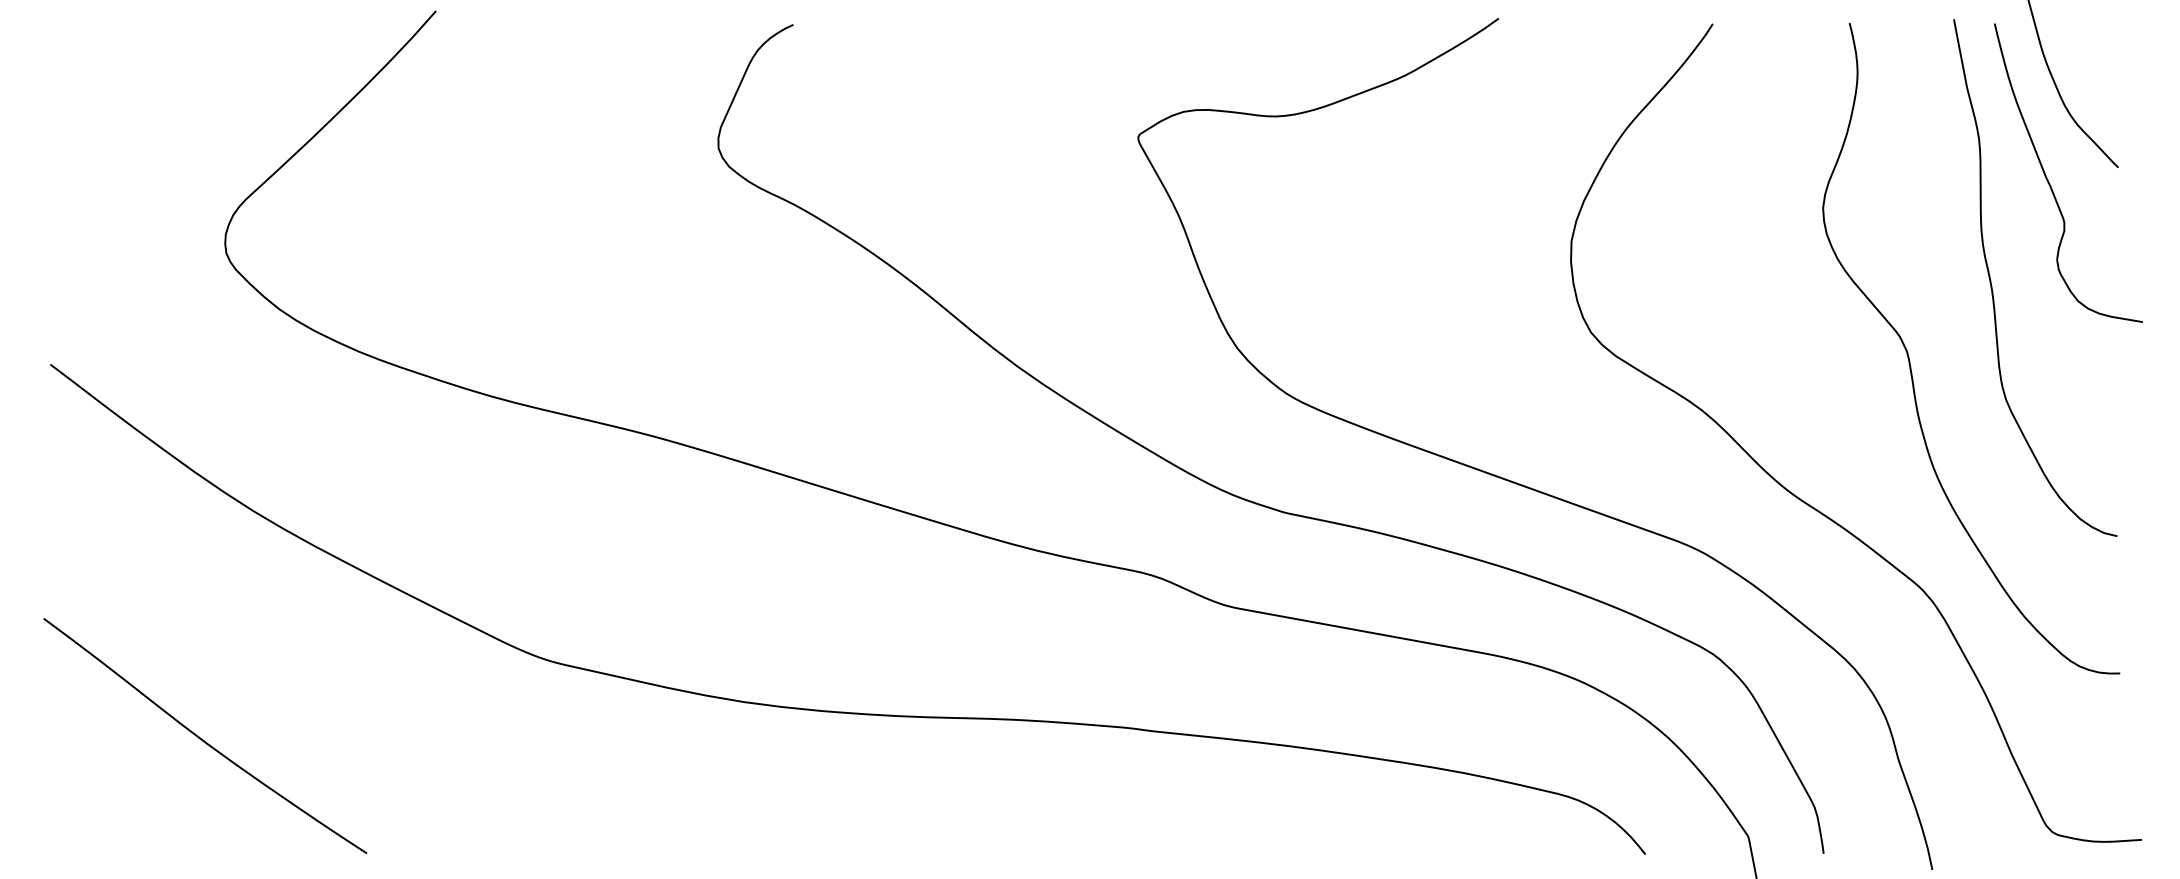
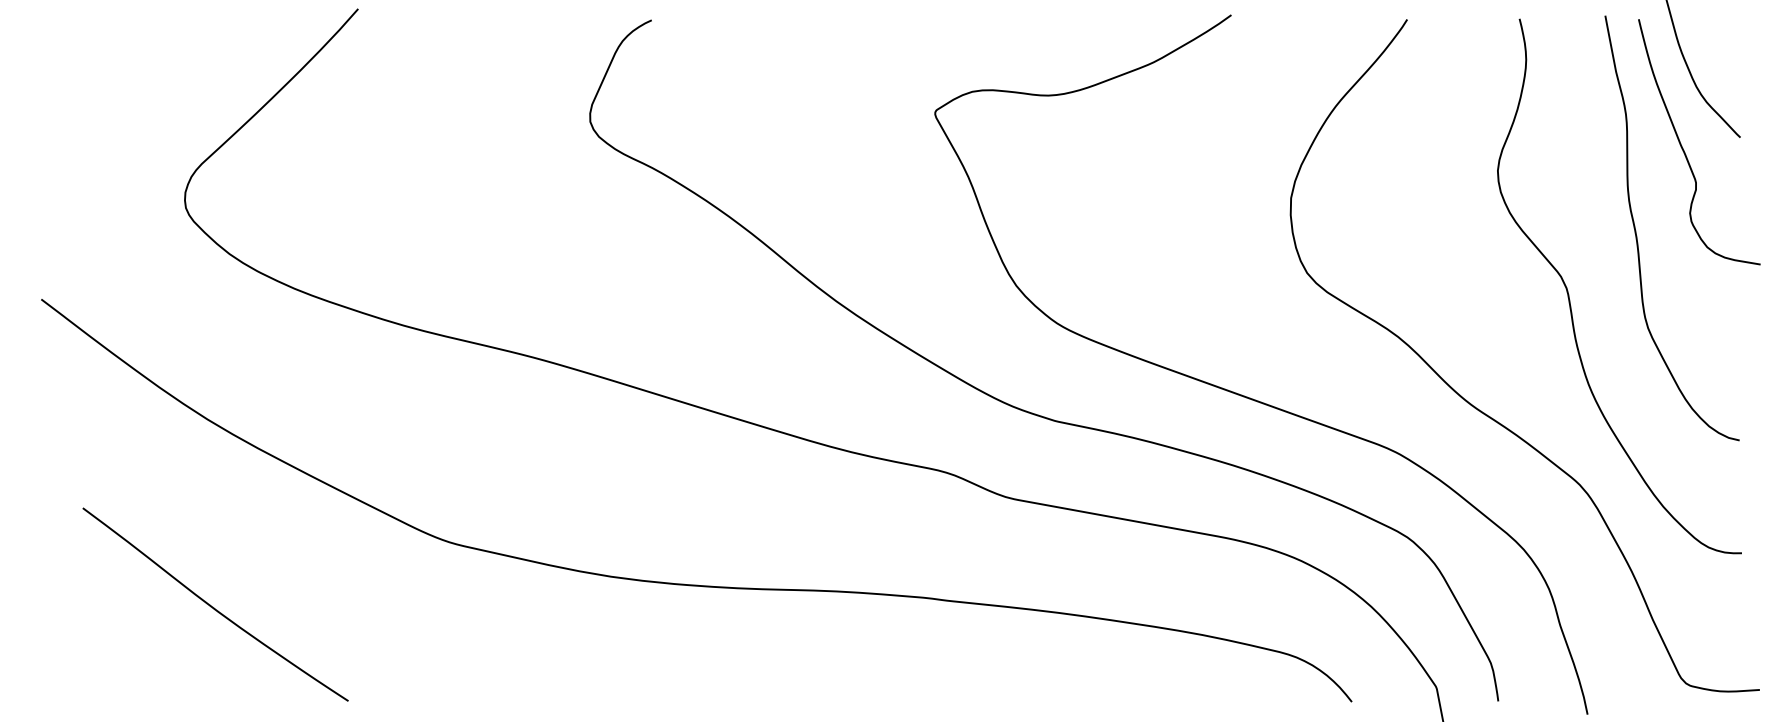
curve: (203, 739) -> (214, 607), moved

